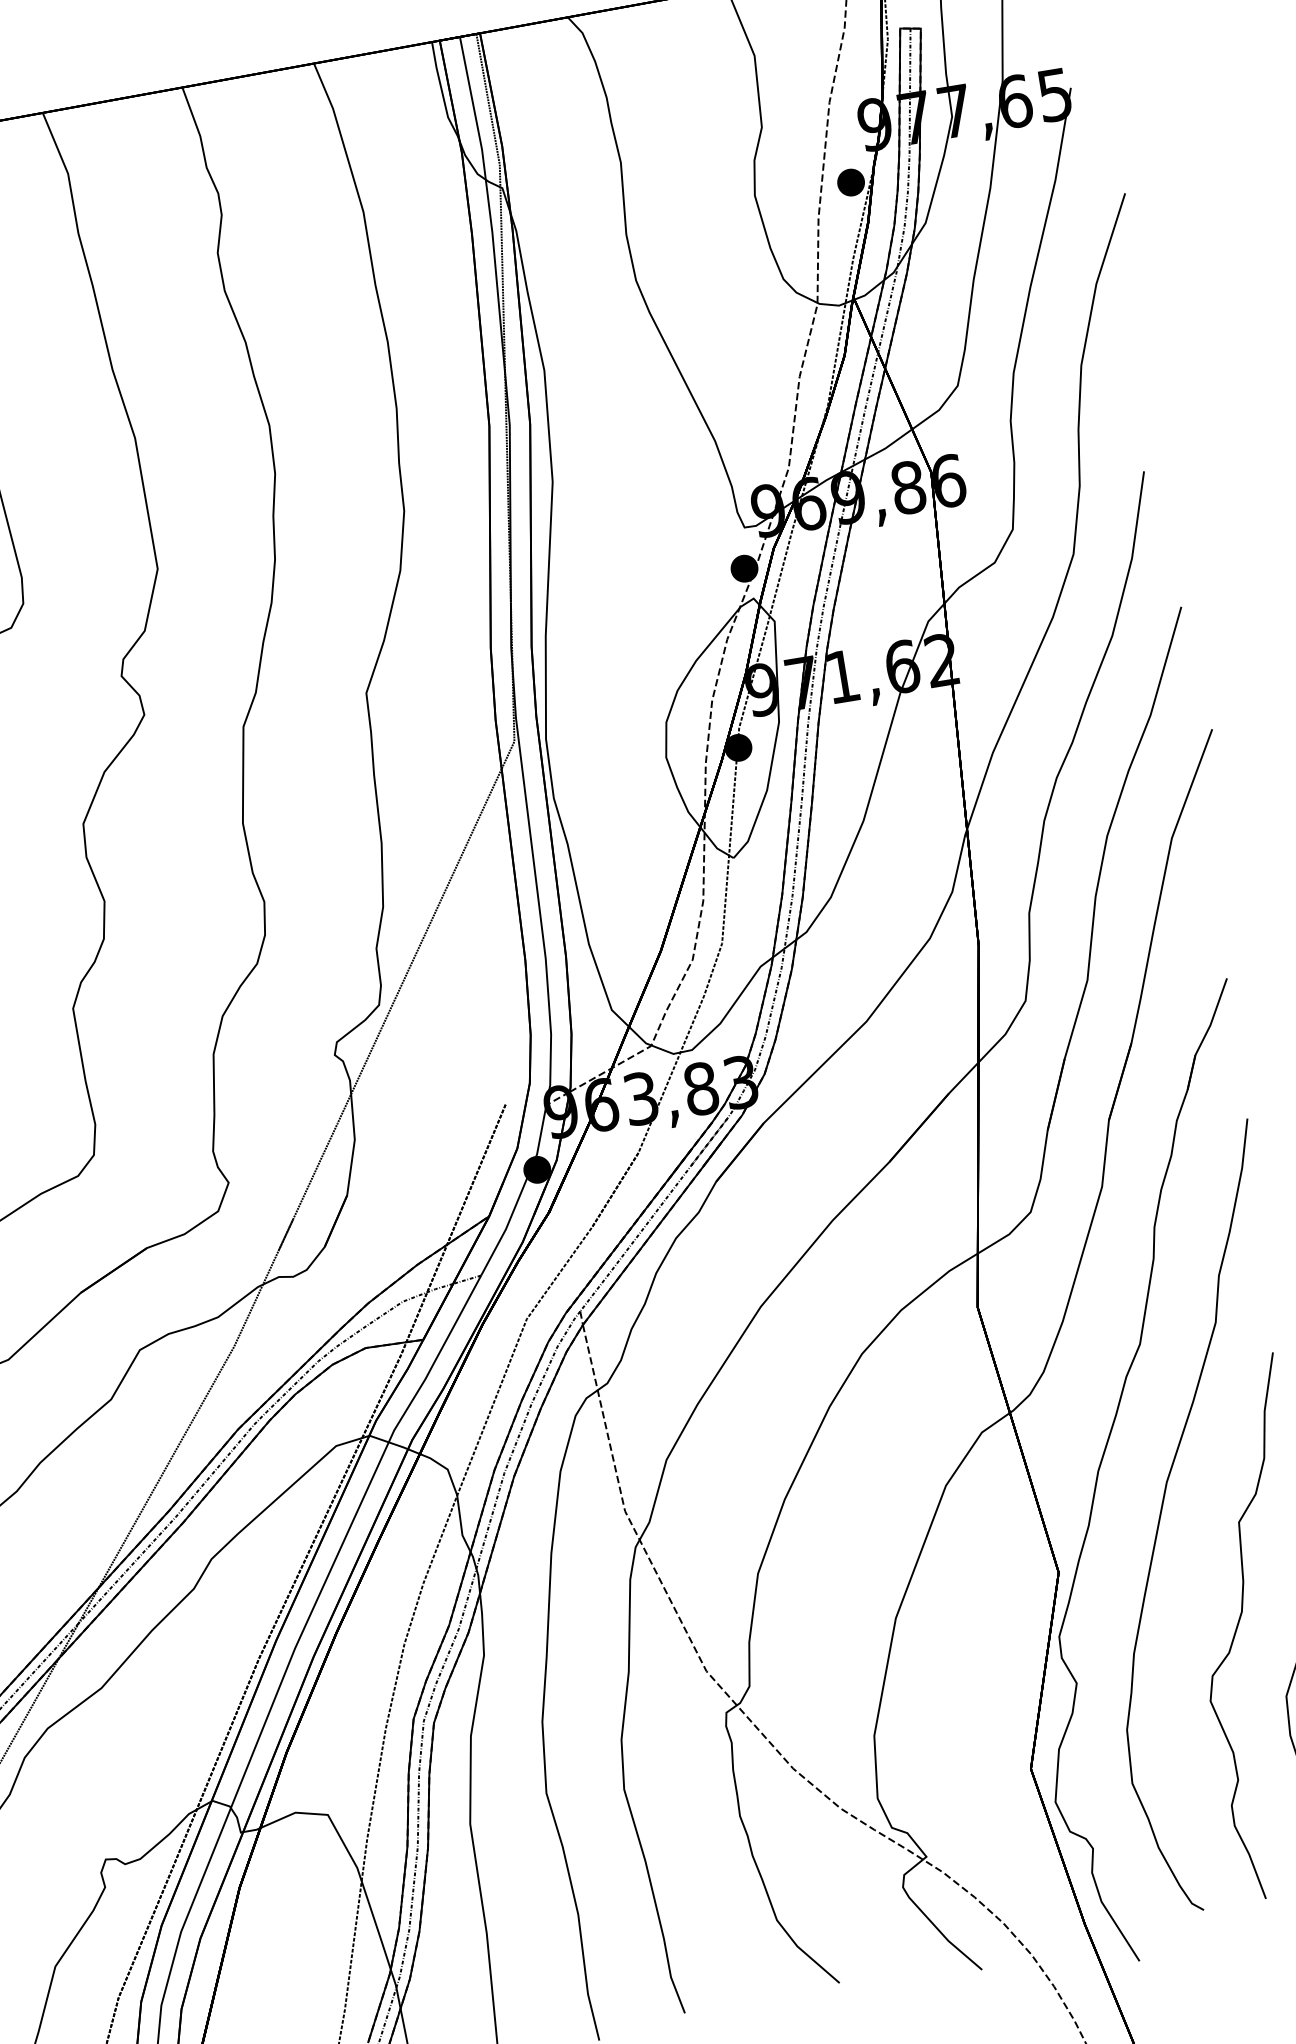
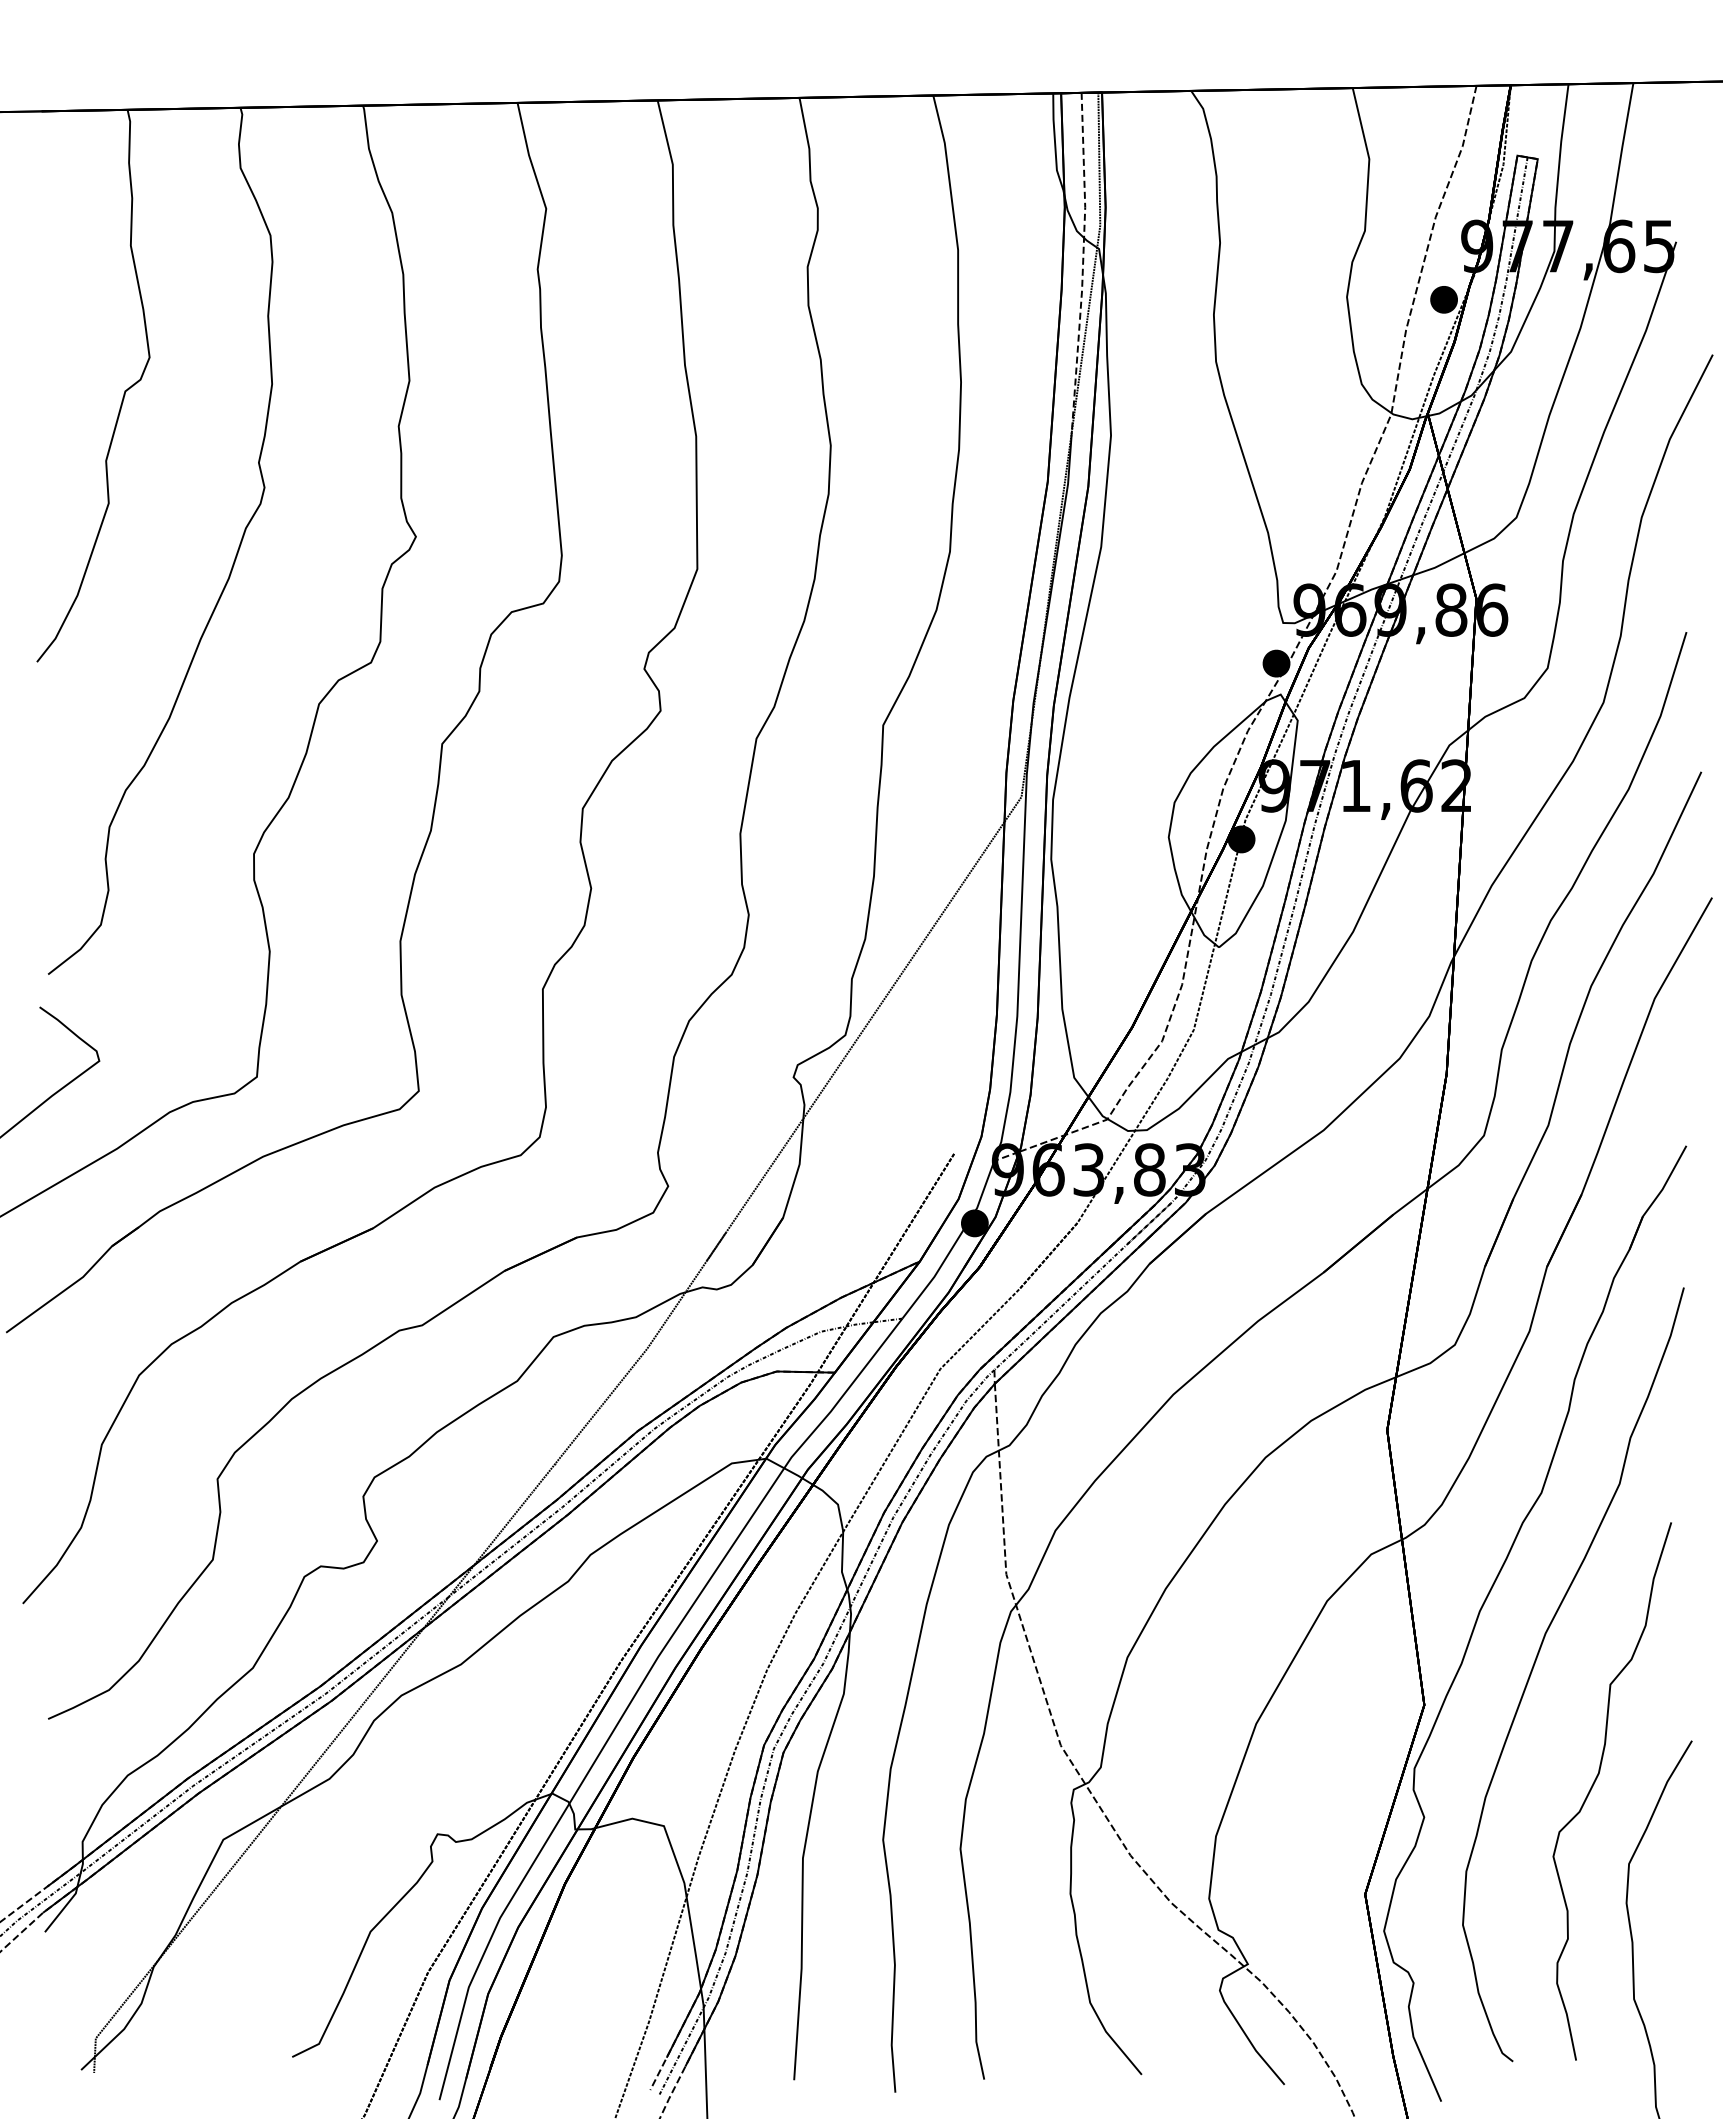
line: (489, 204) -> (1083, 262), solid -> dashed

